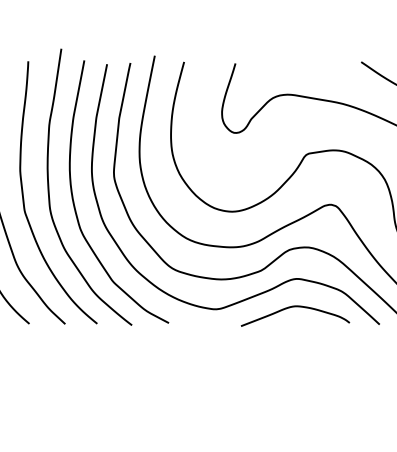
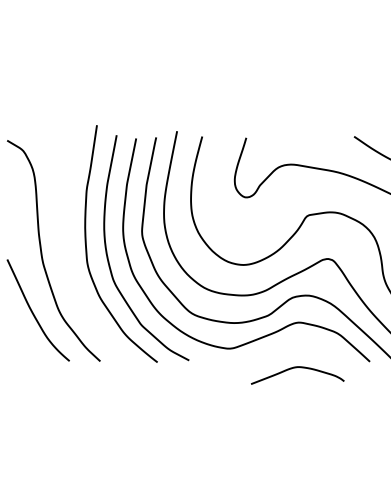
curve: (24, 198) -> (65, 253), removed
curve: (294, 307) -> (296, 368), moved

